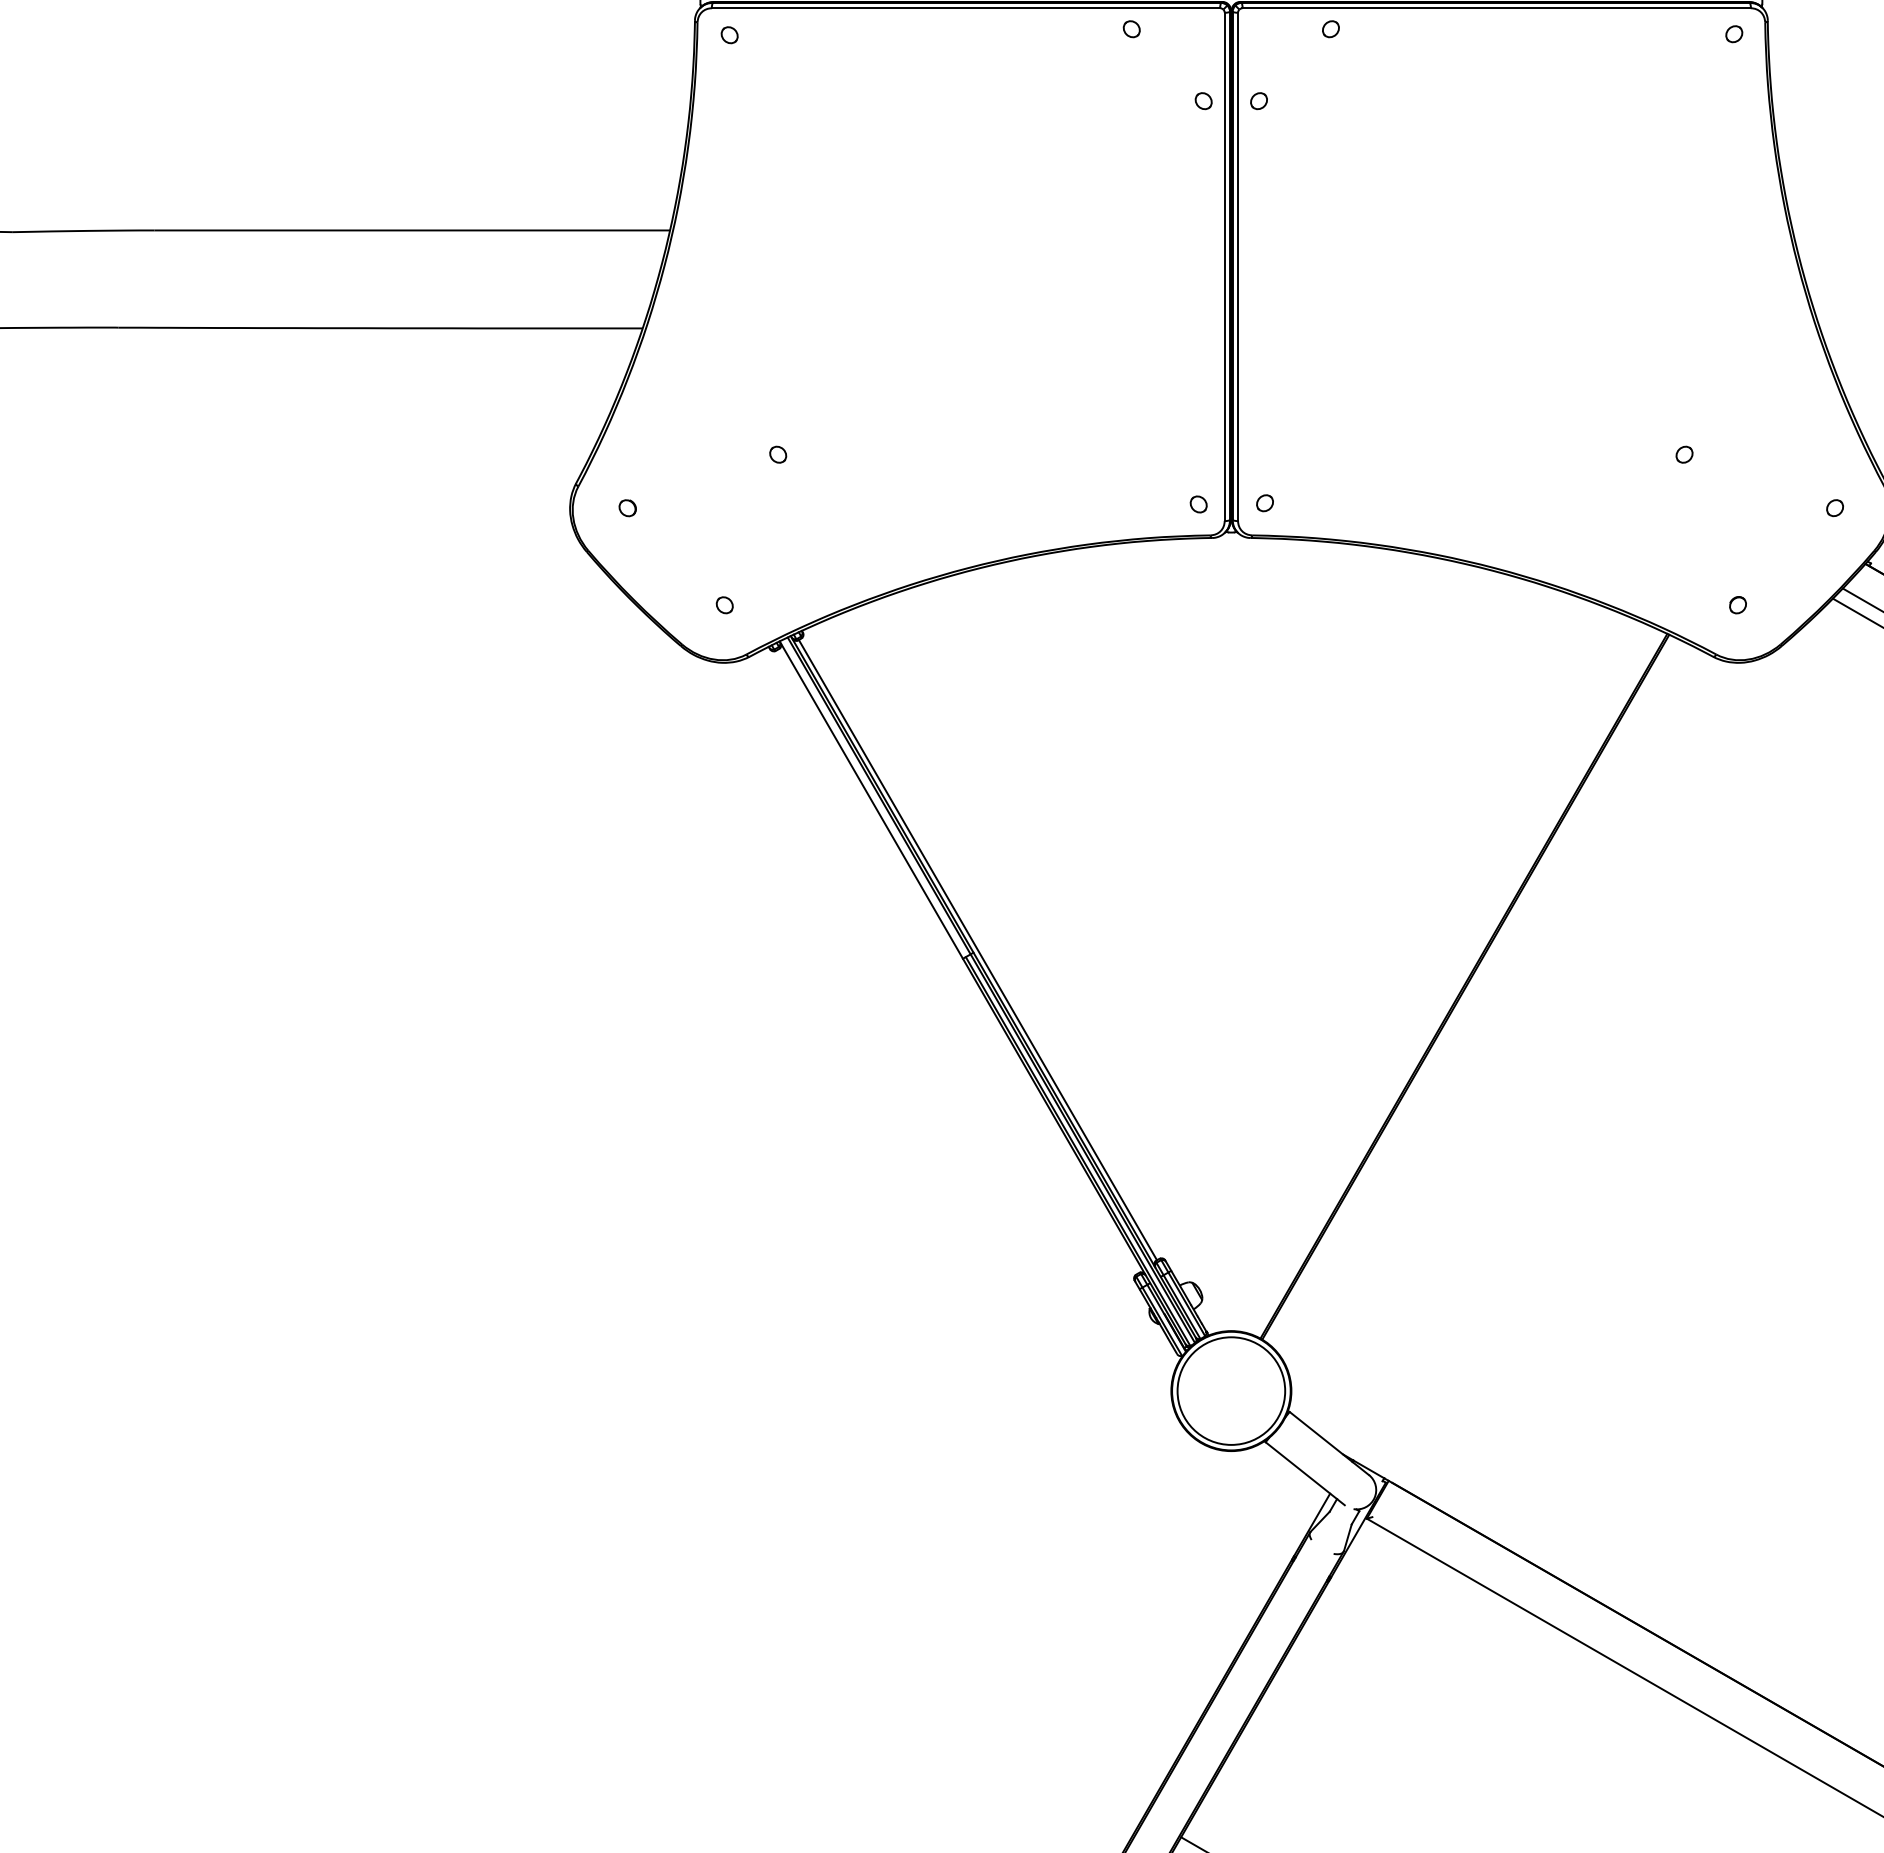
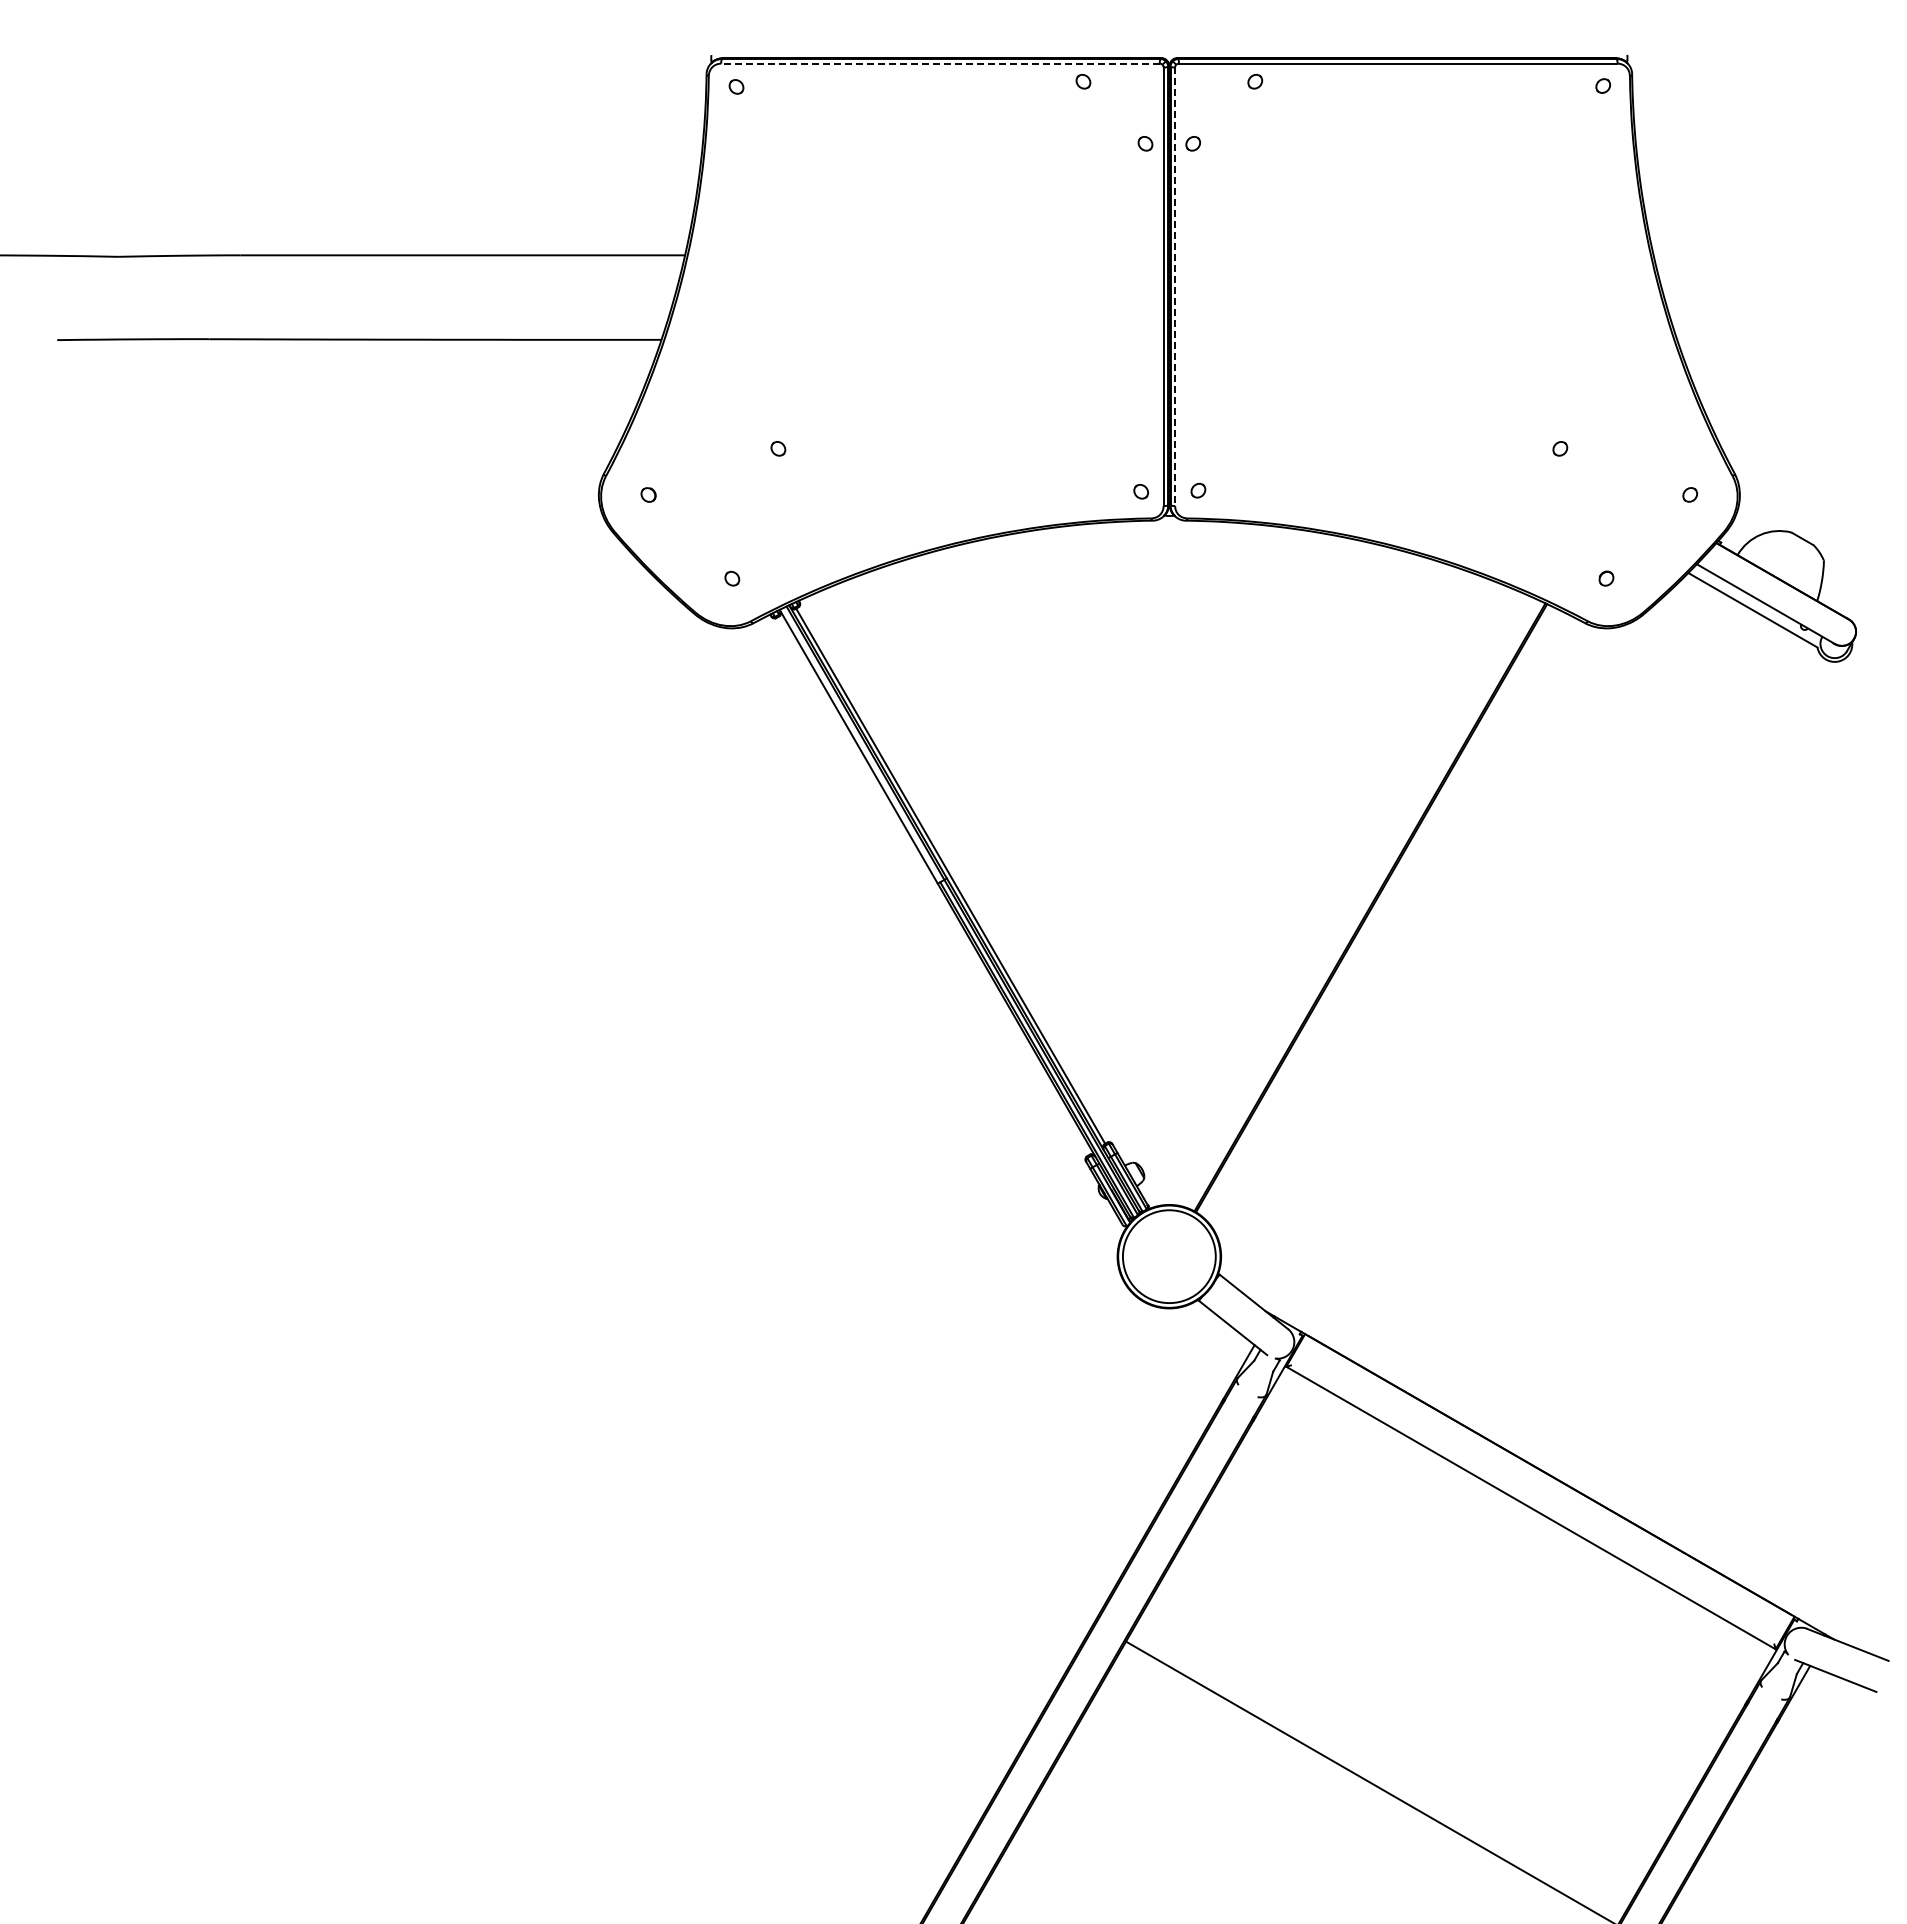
line: (966, 8) -> (940, 63), solid -> dashed
line: (1238, 267) -> (1175, 287), solid -> dashed

